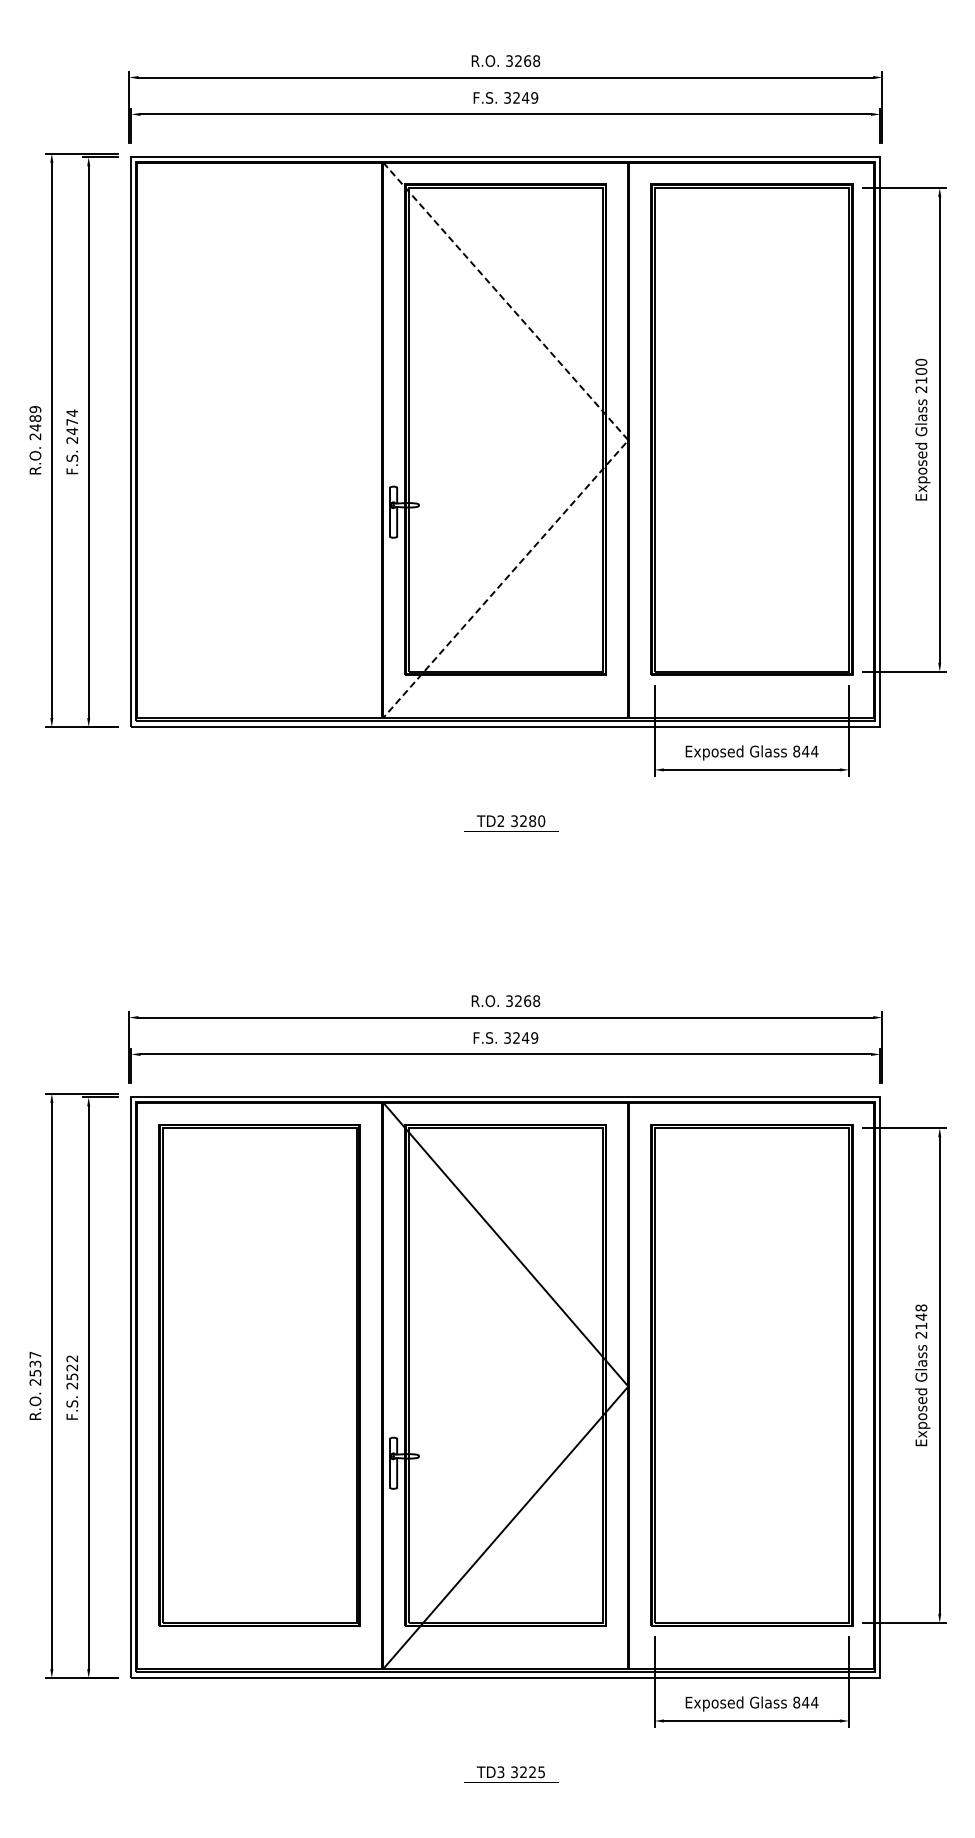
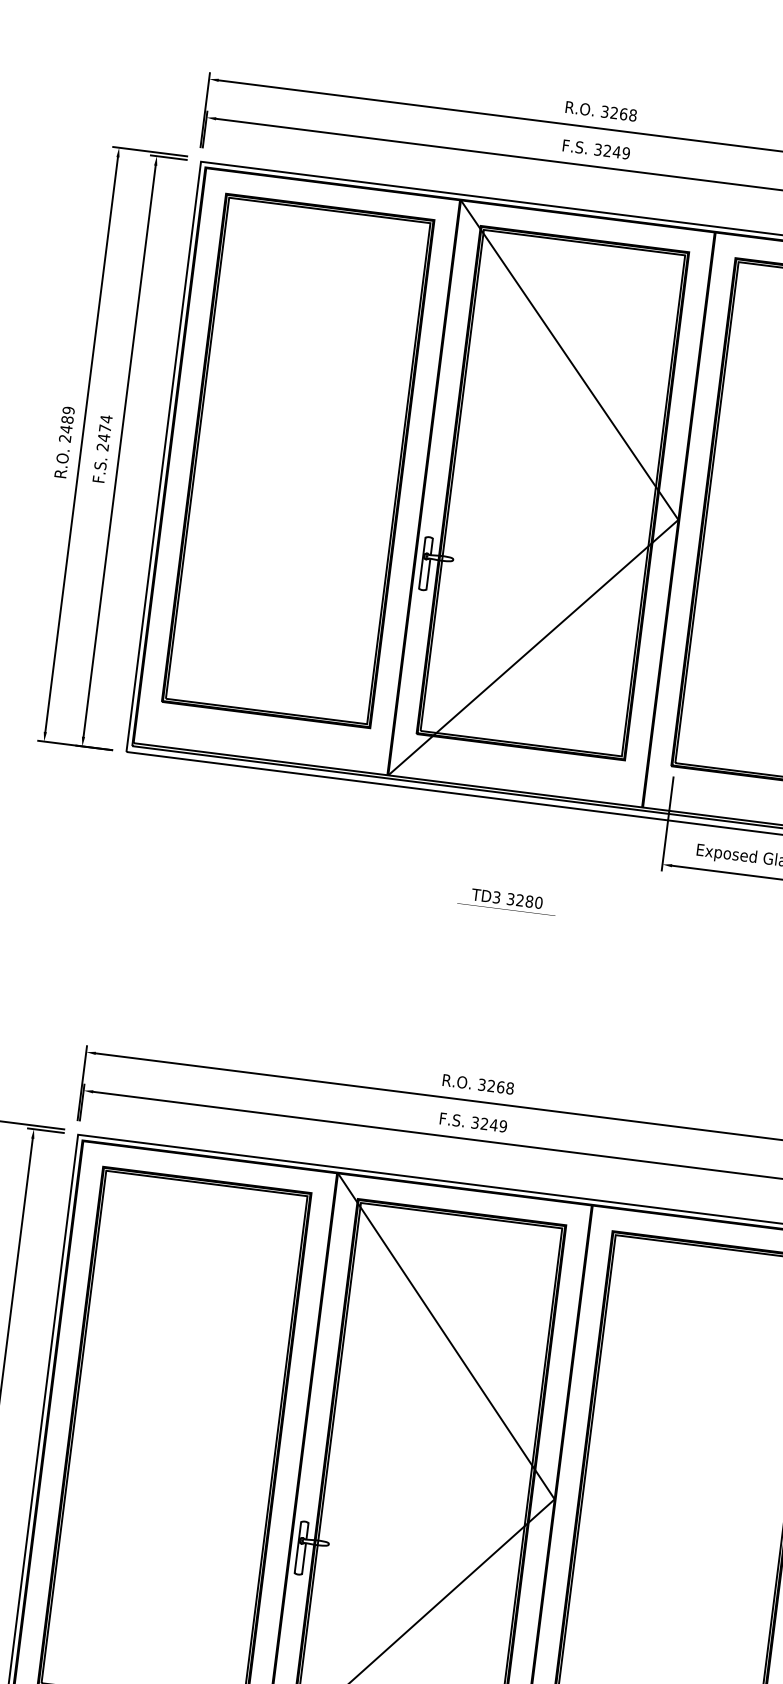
part: (259, 429) -> (298, 460), added
line: (628, 440) -> (678, 520), dashed -> solid
text: (500, 821) -> (496, 897), TD2 -> TD3

